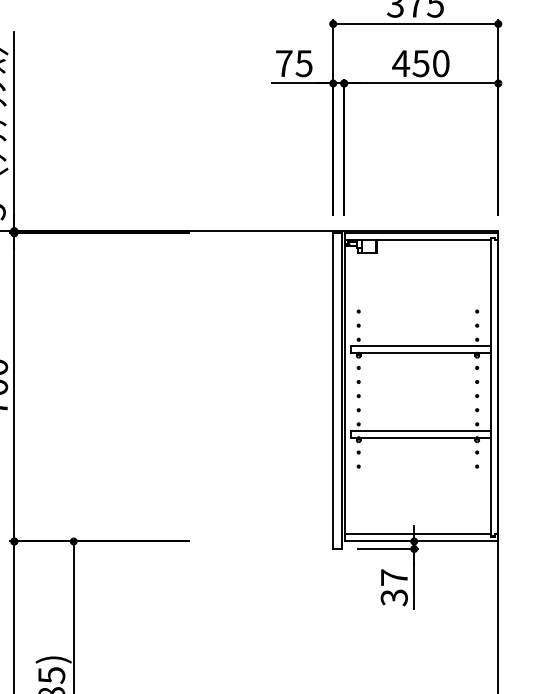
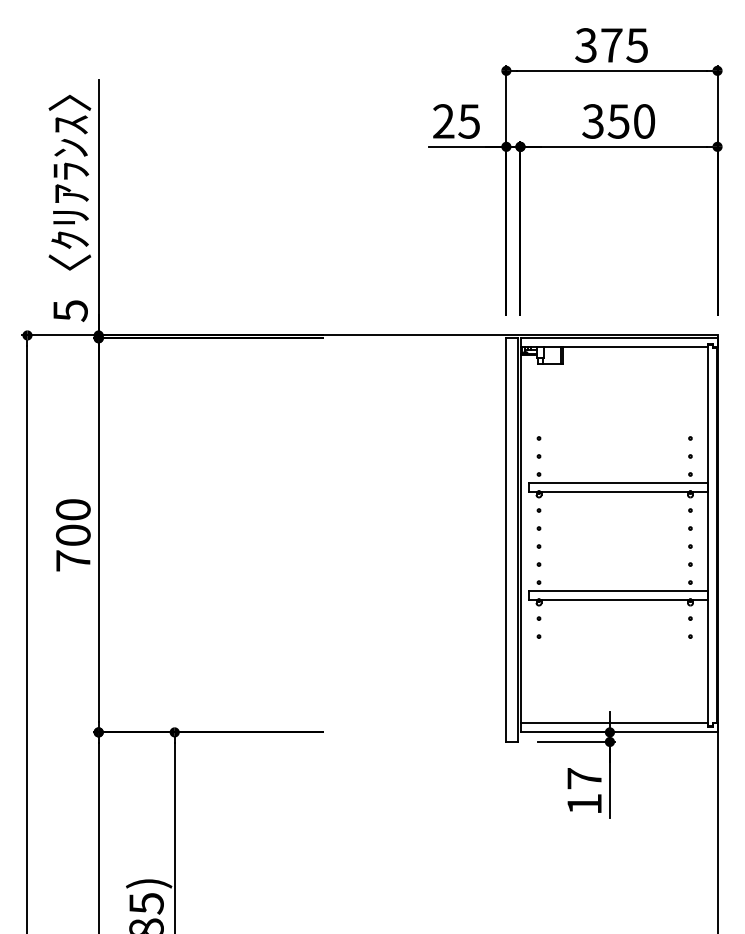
text: (284, 63) -> (443, 121), 75 -> 25
text: (400, 63) -> (592, 121), 450 -> 350
text: (394, 597) -> (584, 804), 37 -> 17

